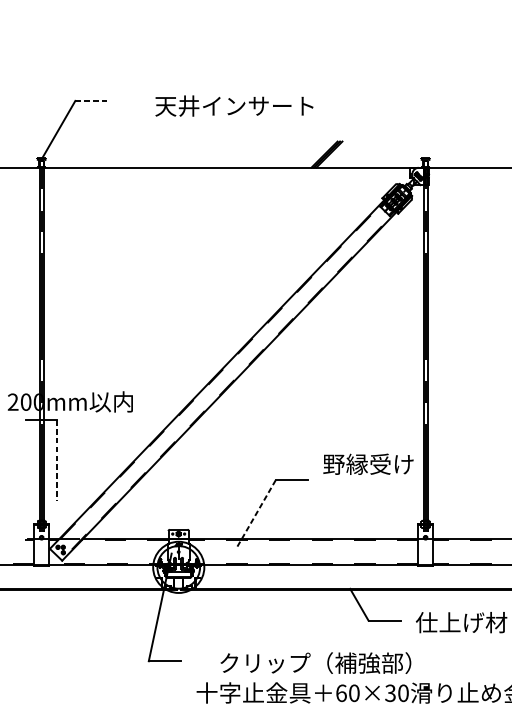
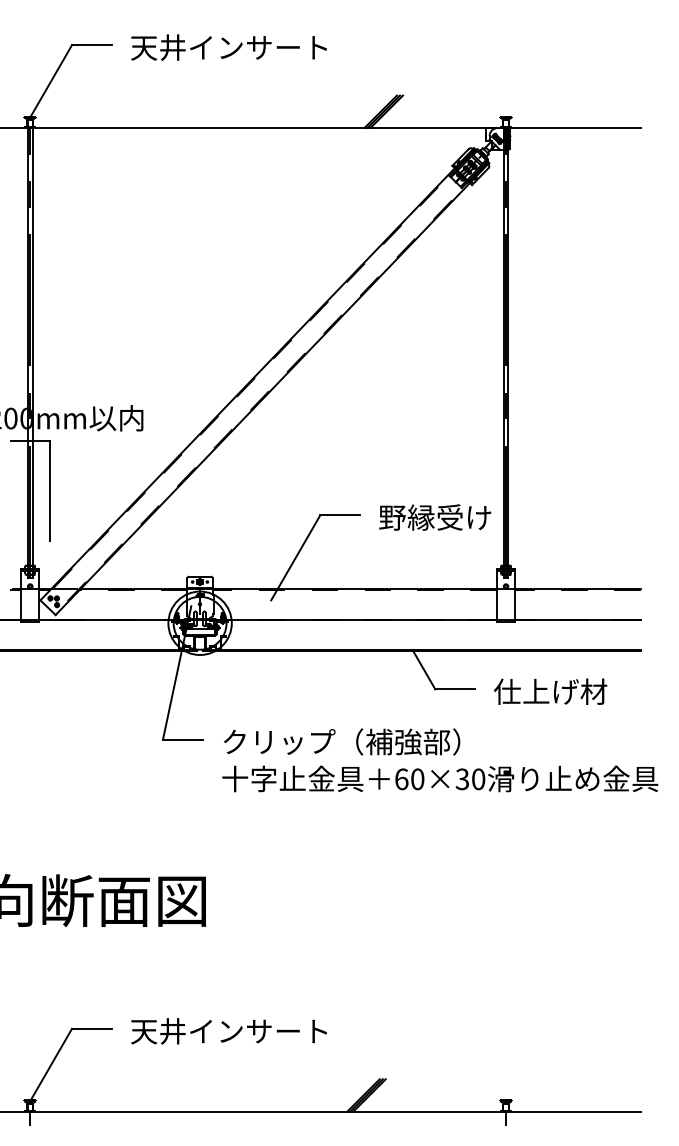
line: (91, 101) -> (91, 45), dashed -> solid
text: (233, 105) -> (228, 47), moved
line: (57, 461) -> (49, 491), dashed -> solid
text: (368, 464) -> (435, 517), moved
line: (255, 515) -> (295, 558), dashed -> solid
text: (315, 662) -> (341, 741), moved

